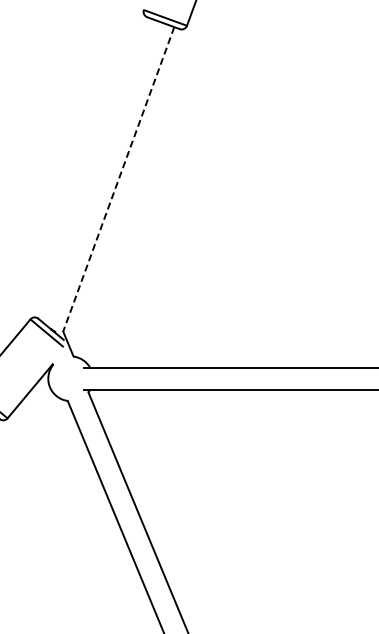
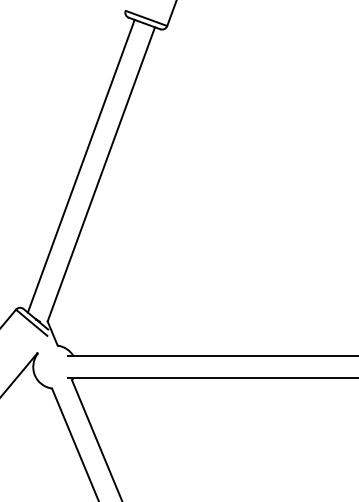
line: (97, 170) -> (80, 165), added
line: (118, 179) -> (101, 174), dashed -> solid

